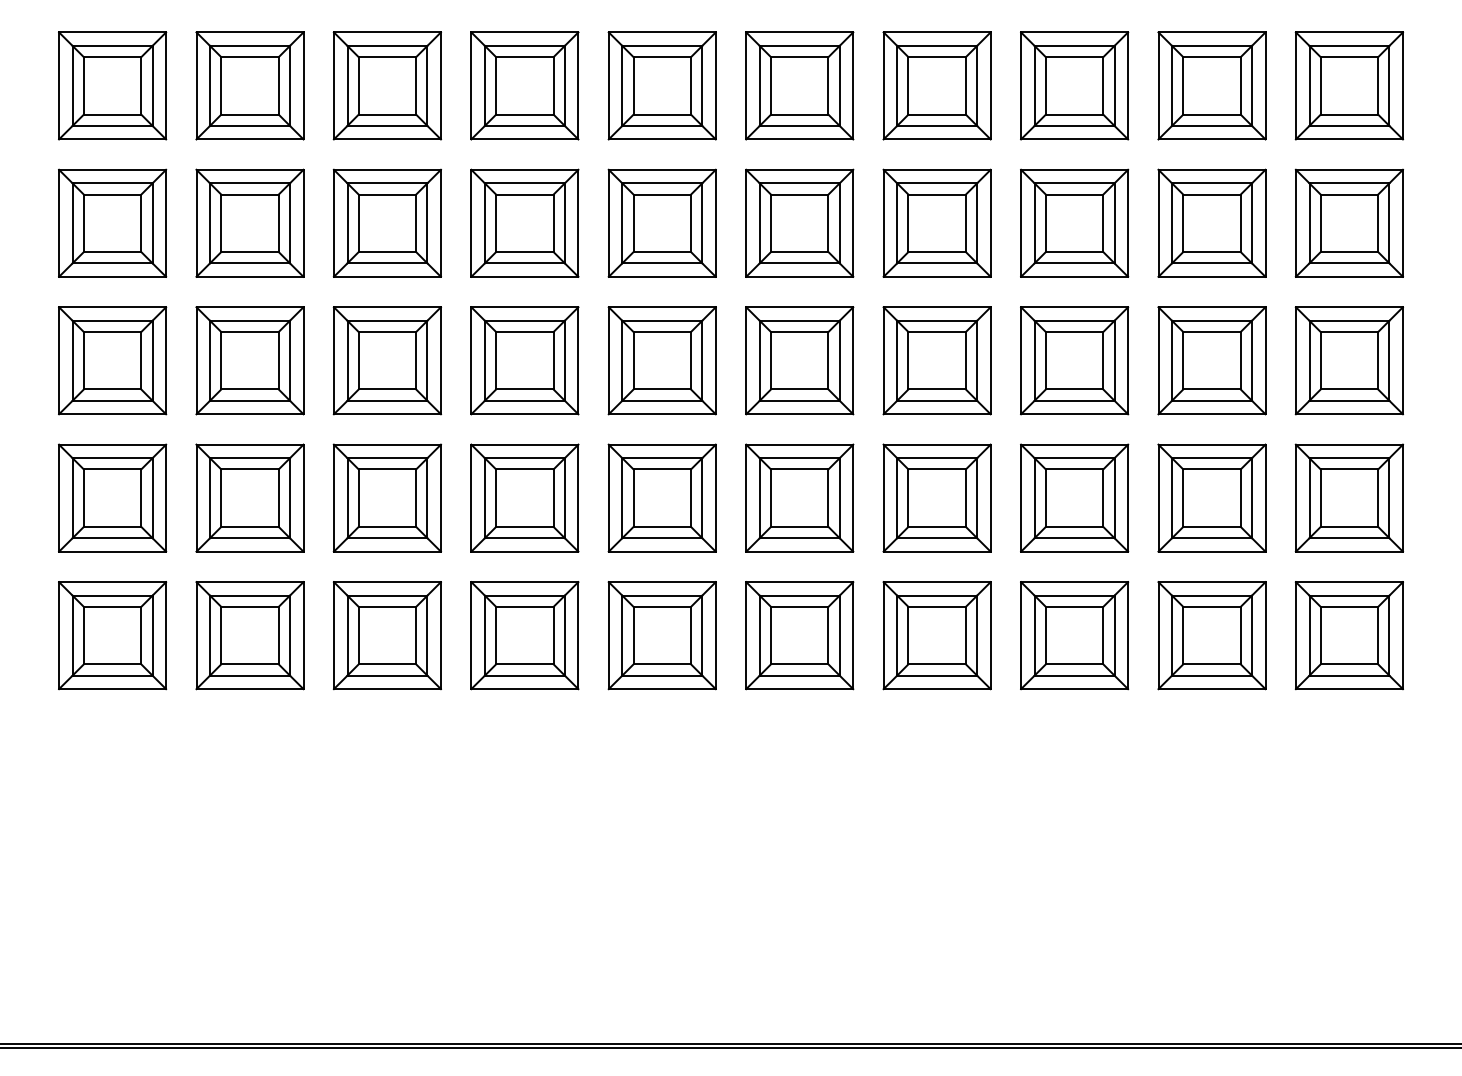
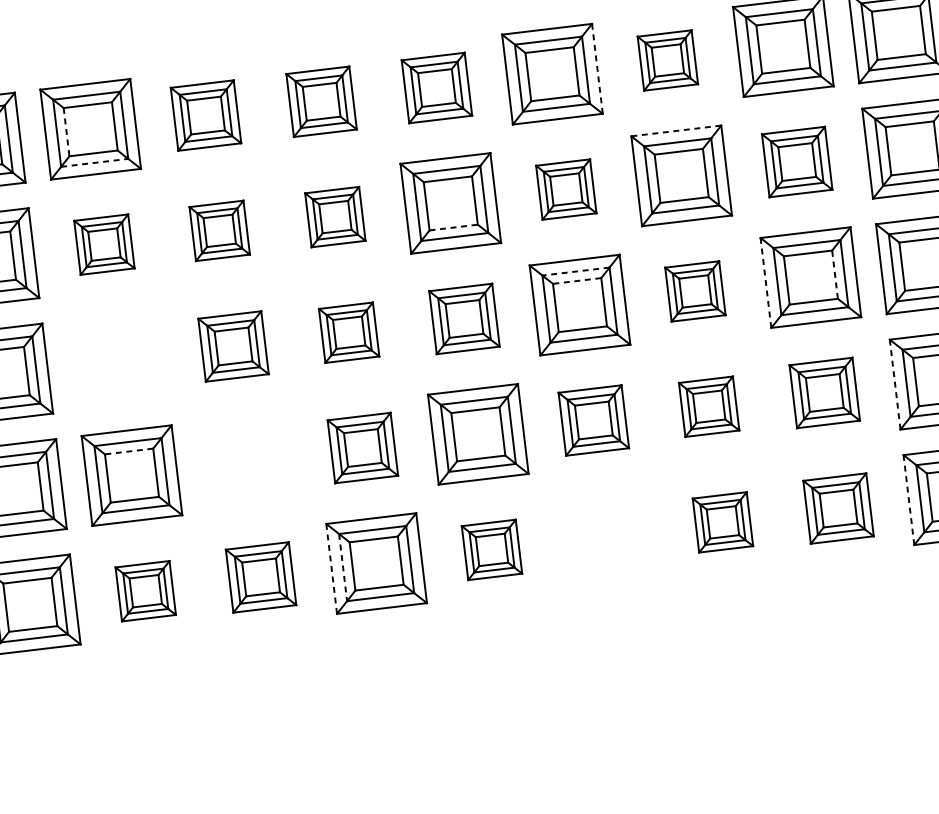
line: (221, 85) -> (66, 131), solid -> dashed
part: (386, 85) -> (205, 115), size x0.7
part: (524, 85) -> (321, 101), size x0.7
part: (661, 85) -> (436, 87), size x0.7
line: (853, 85) -> (597, 68), solid -> dashed
part: (936, 85) -> (667, 60), size x0.6
line: (250, 125) -> (95, 162), solid -> dashed
line: (937, 169) -> (676, 130), solid -> dashed
part: (249, 222) -> (103, 244), size x0.6
part: (386, 222) -> (219, 230), size x0.6
part: (524, 222) -> (334, 216), size x0.6
part: (799, 222) -> (565, 189), size x0.6
part: (1074, 222) -> (796, 161), size x0.7
line: (662, 252) -> (453, 227), solid -> dashed
line: (799, 320) -> (575, 271), solid -> dashed
line: (799, 332) -> (576, 281), solid -> dashed
part: (249, 360) -> (117, 360), removed
part: (386, 360) -> (232, 346), size x0.7
part: (524, 360) -> (348, 332), size x0.6
part: (661, 360) -> (463, 318), size x0.7
part: (936, 360) -> (694, 291), size x0.6
line: (1021, 360) -> (766, 282), solid -> dashed
line: (1103, 360) -> (835, 274), solid -> dashed
line: (250, 469) -> (129, 451), solid -> dashed
part: (386, 497) -> (246, 461), removed
part: (524, 497) -> (362, 447), size x0.7
part: (799, 497) -> (593, 420), size x0.7
part: (936, 497) -> (708, 406), size x0.6
part: (1074, 497) -> (824, 392), size x0.7
line: (1158, 498) -> (895, 384), solid -> dashed
part: (249, 635) -> (145, 591), size x0.6
part: (386, 635) -> (260, 577), size x0.7
line: (471, 635) -> (331, 568), solid -> dashed
line: (484, 635) -> (342, 567), solid -> dashed
part: (661, 635) -> (491, 549), size x0.6
part: (799, 635) -> (607, 535), removed
part: (936, 635) -> (722, 522), size x0.6
part: (1074, 635) -> (838, 508), size x0.7
line: (1158, 635) -> (908, 499), solid -> dashed

